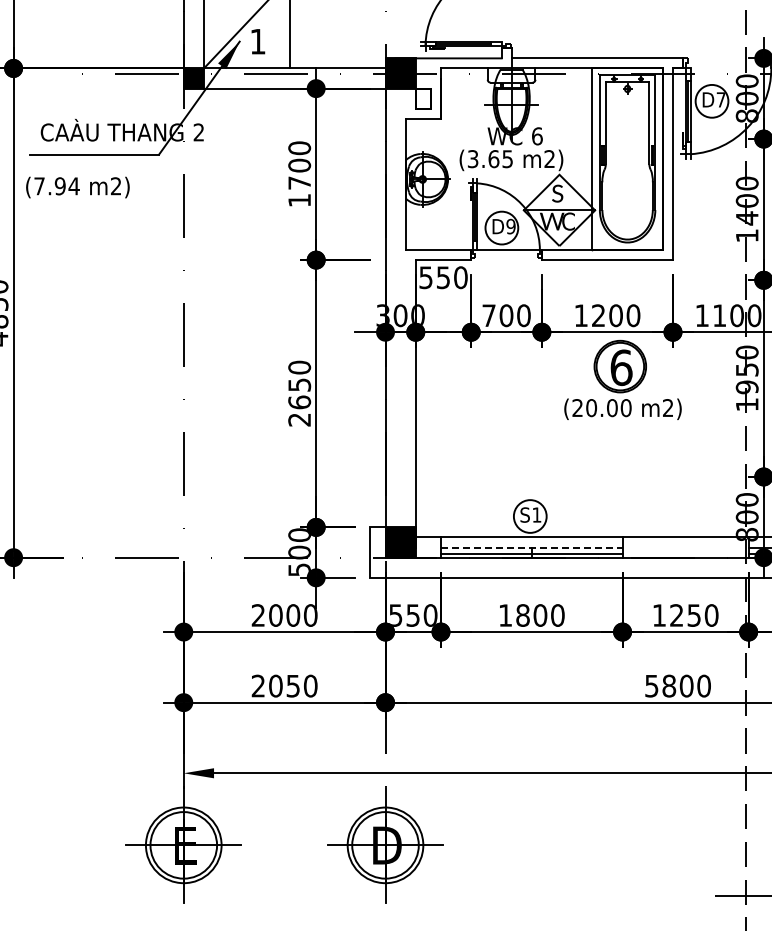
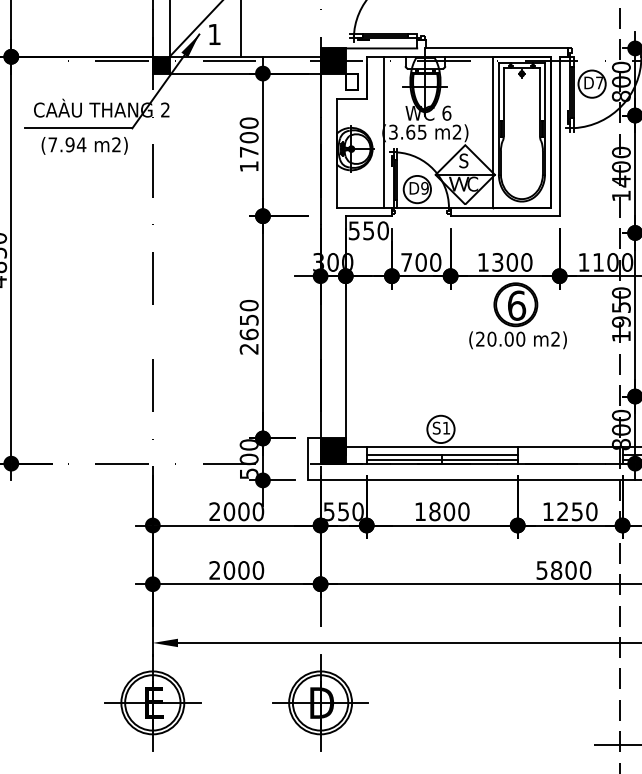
line: (461, 159) -> (383, 132), added
text: (77, 187) -> (84, 145), moved
text: (598, 315) -> (497, 262), 1200 -> 1300
line: (531, 547) -> (441, 455), dashed -> solid
text: (293, 685) -> (244, 569), 2050 -> 2000

